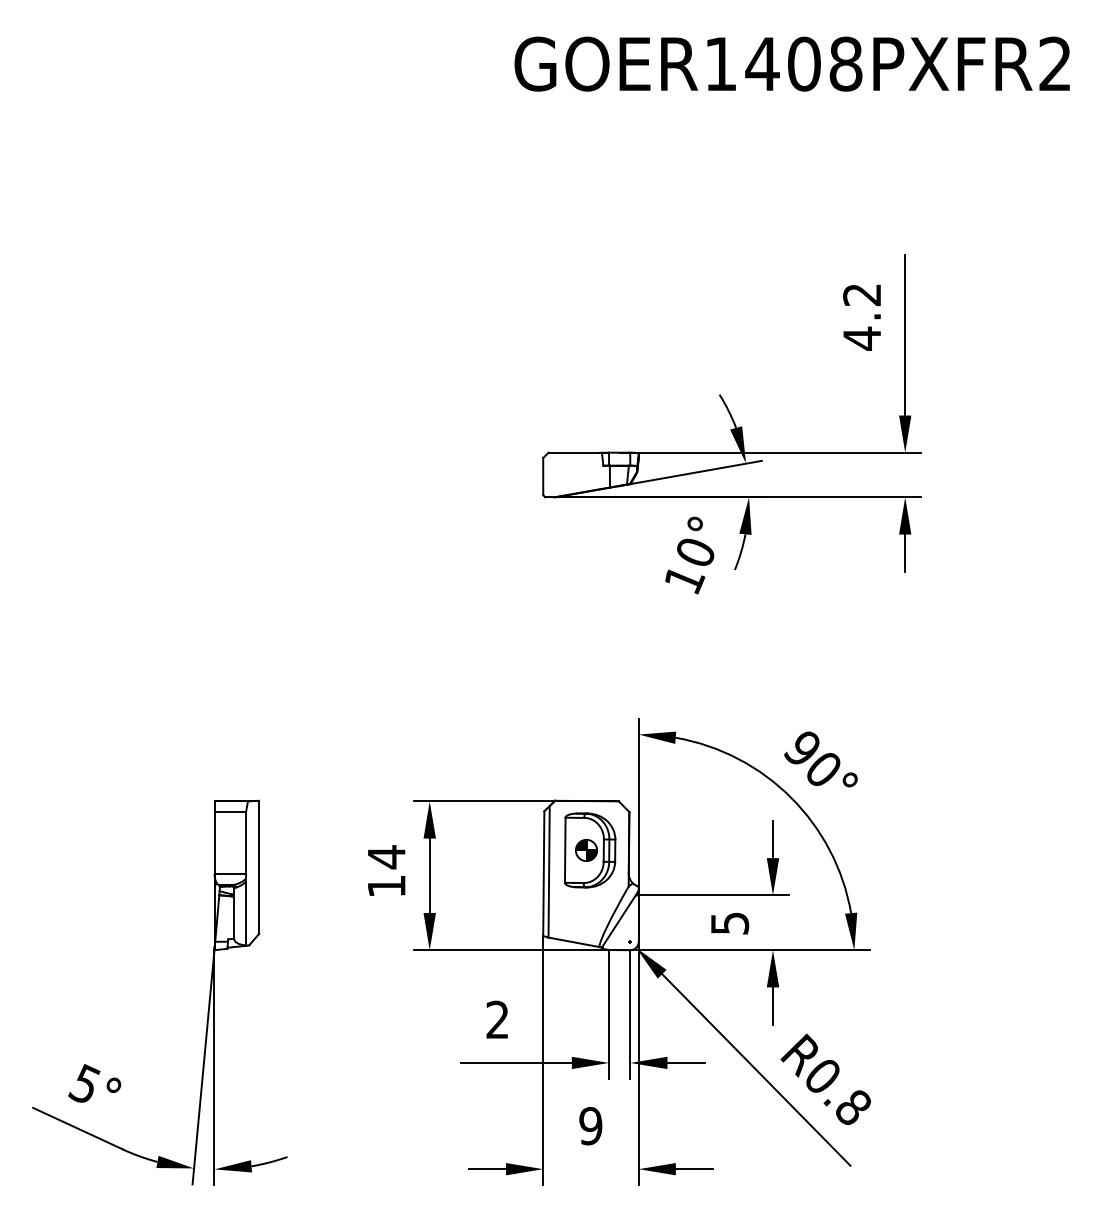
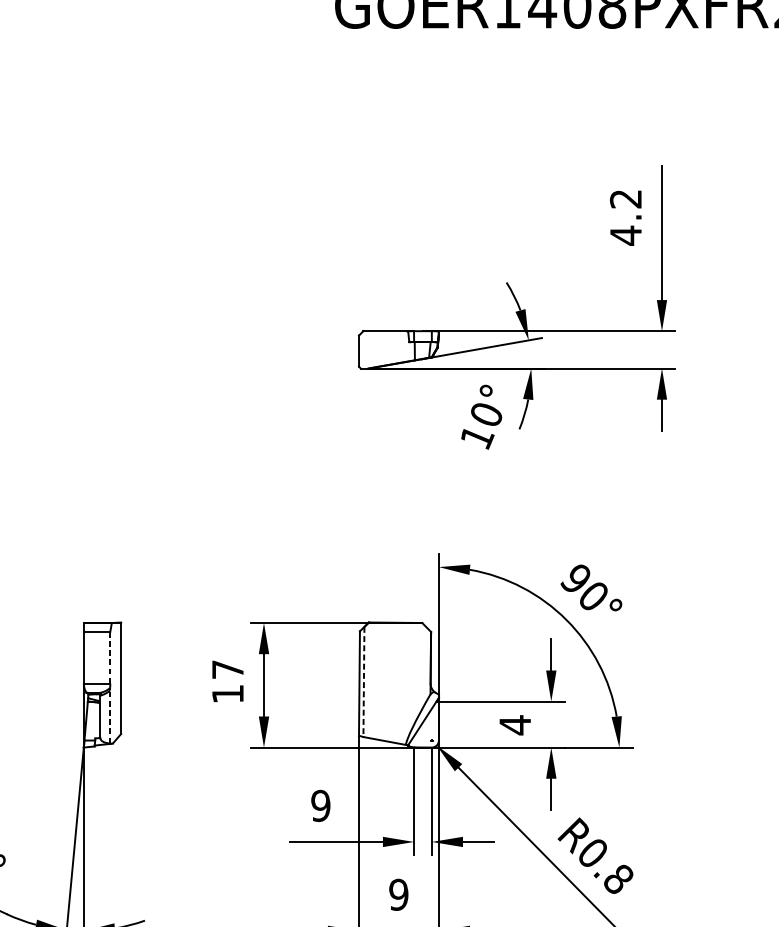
line: (246, 842) -> (110, 657), solid -> dashed
part: (590, 850) -> (398, 664), removed
text: (386, 857) -> (227, 669), 14 -> 17
line: (549, 871) -> (364, 681), solid -> dashed
line: (245, 913) -> (109, 716), solid -> dashed
text: (730, 923) -> (515, 725), 5 -> 4
text: (497, 1019) -> (320, 805), 2 -> 9

